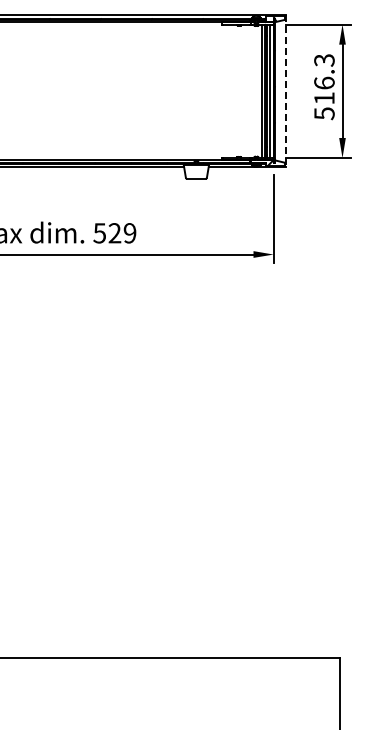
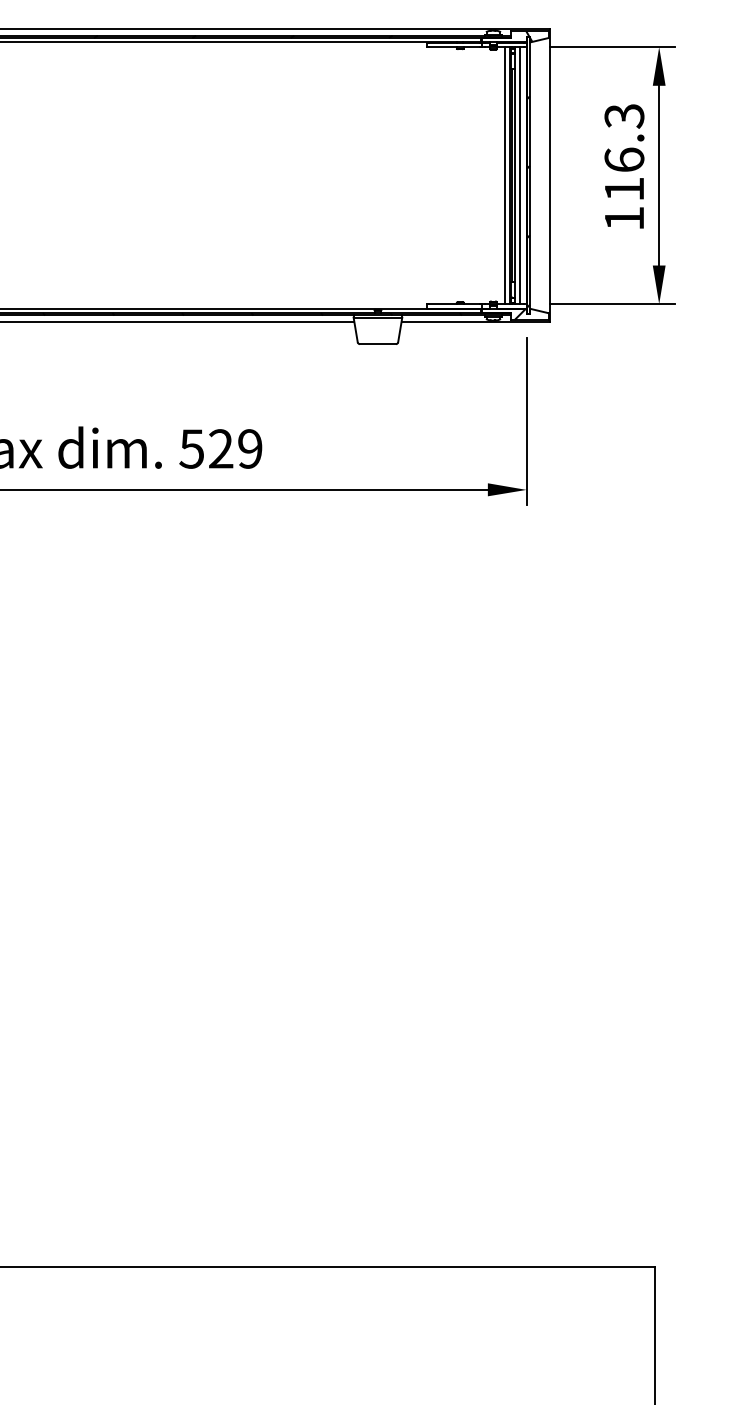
line: (285, 91) -> (549, 175), dashed -> solid
text: (324, 113) -> (624, 218), 516.3 -> 116.3

